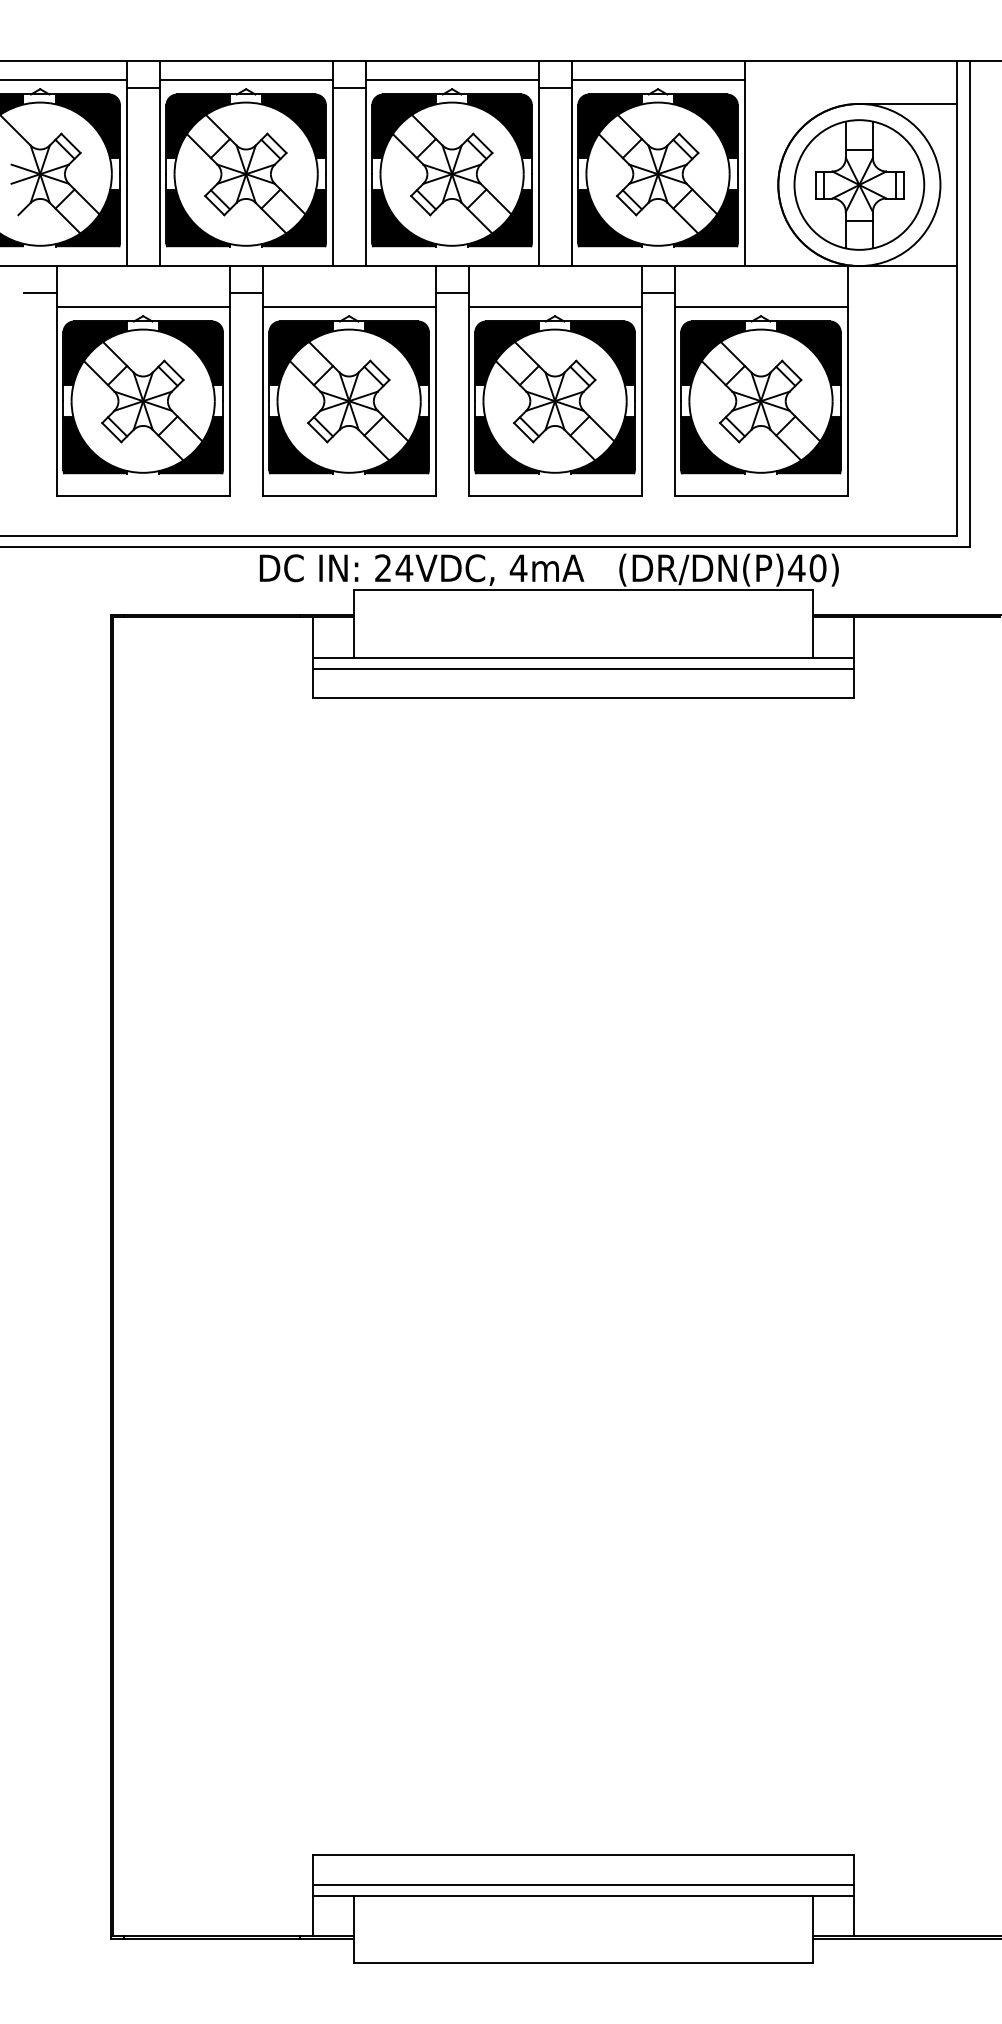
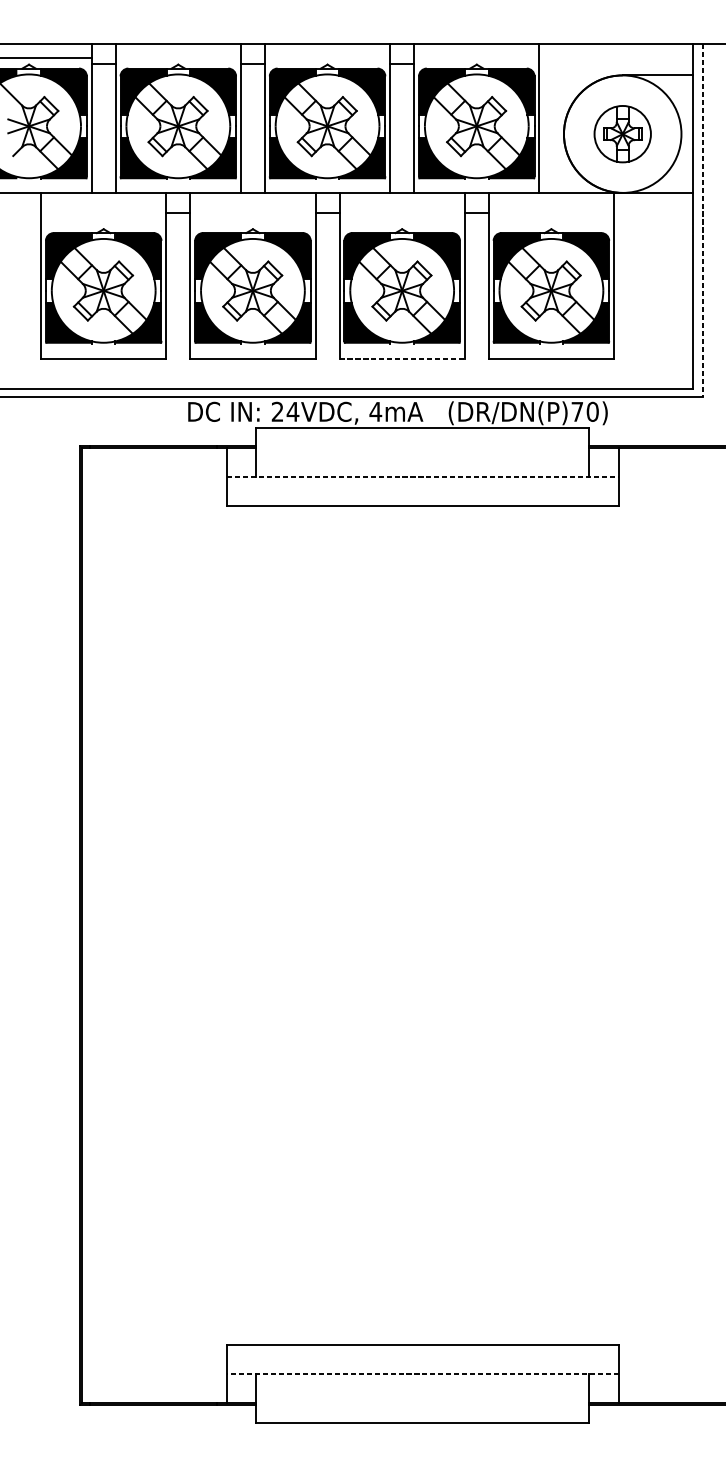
line: (245, 79) -> (177, 57), removed
line: (451, 79) -> (327, 57), removed
line: (657, 79) -> (476, 57), removed
part: (859, 184) -> (622, 133), size x0.6
line: (39, 293) -> (28, 212), removed
line: (970, 304) -> (703, 220), solid -> dashed
line: (142, 306) -> (103, 222), removed
line: (348, 306) -> (252, 222), removed
line: (554, 306) -> (401, 222), removed
line: (760, 306) -> (551, 222), removed
line: (555, 495) -> (402, 359), solid -> dashed
text: (796, 567) -> (577, 411), (DR/DN(P)40) -> (DR/DN(P)70)
line: (584, 657) -> (423, 476), solid -> dashed
line: (583, 668) -> (422, 484), removed
line: (583, 1884) -> (422, 1365), removed
line: (583, 1895) -> (422, 1373), solid -> dashed

